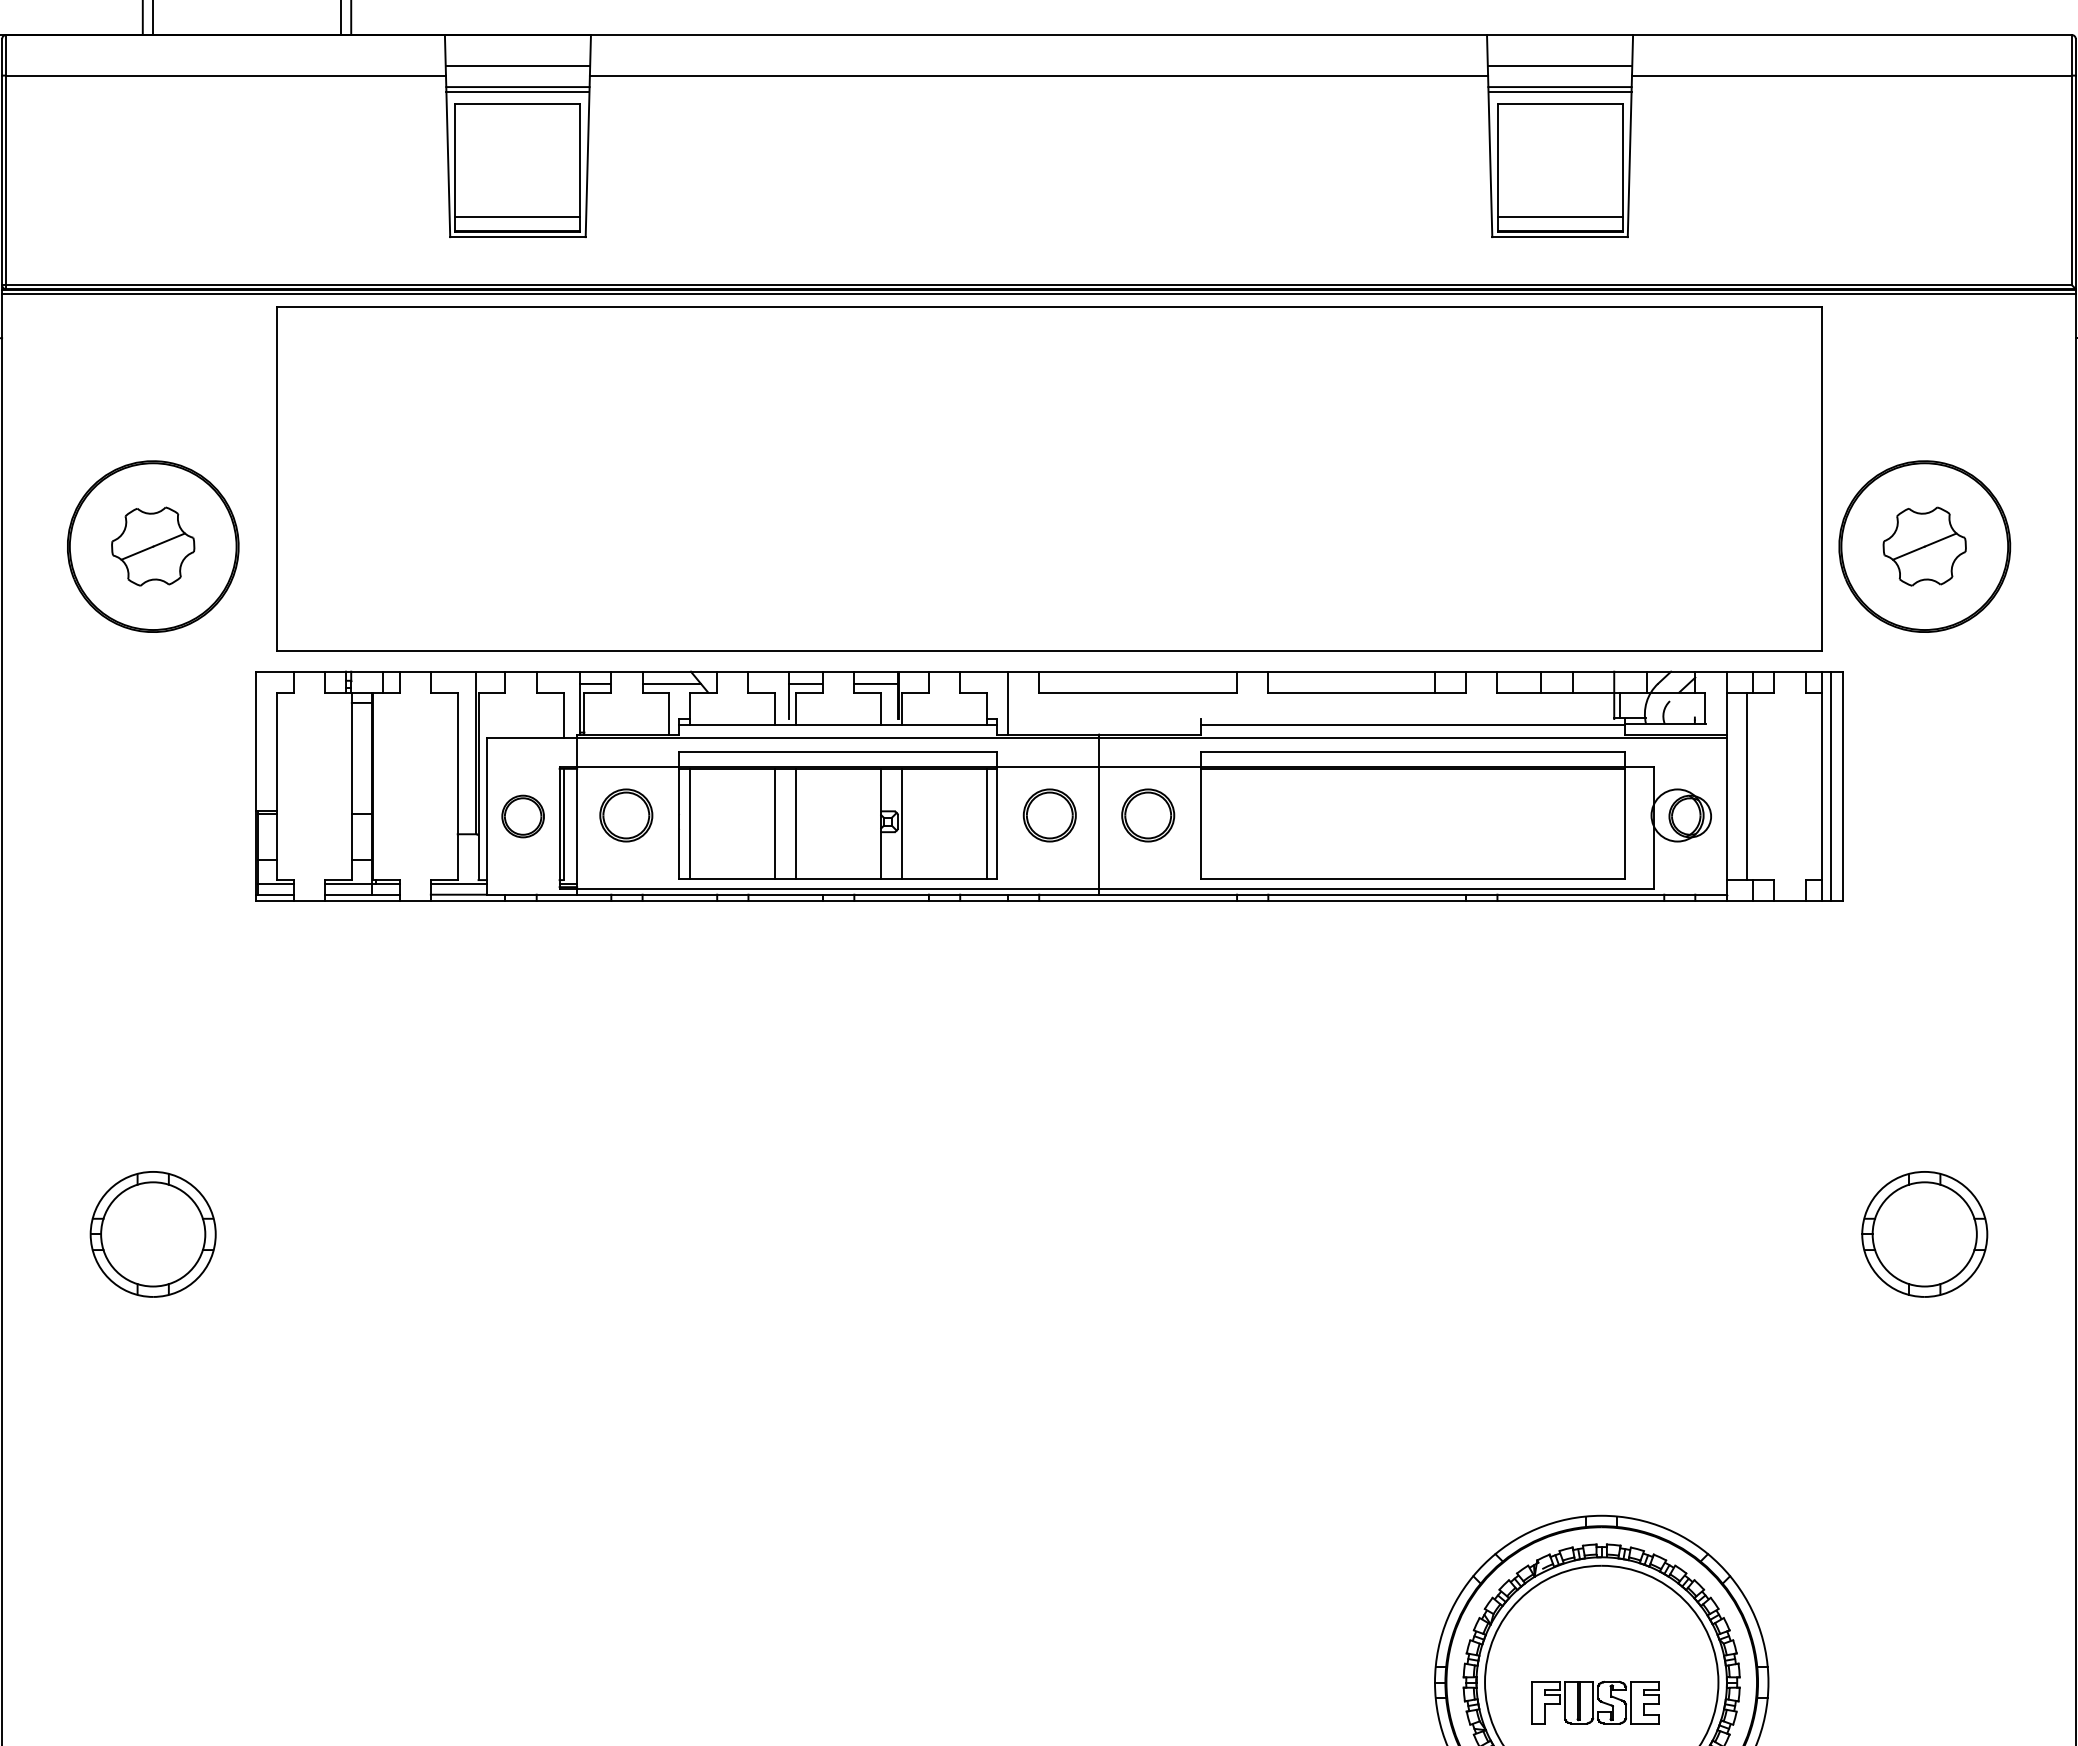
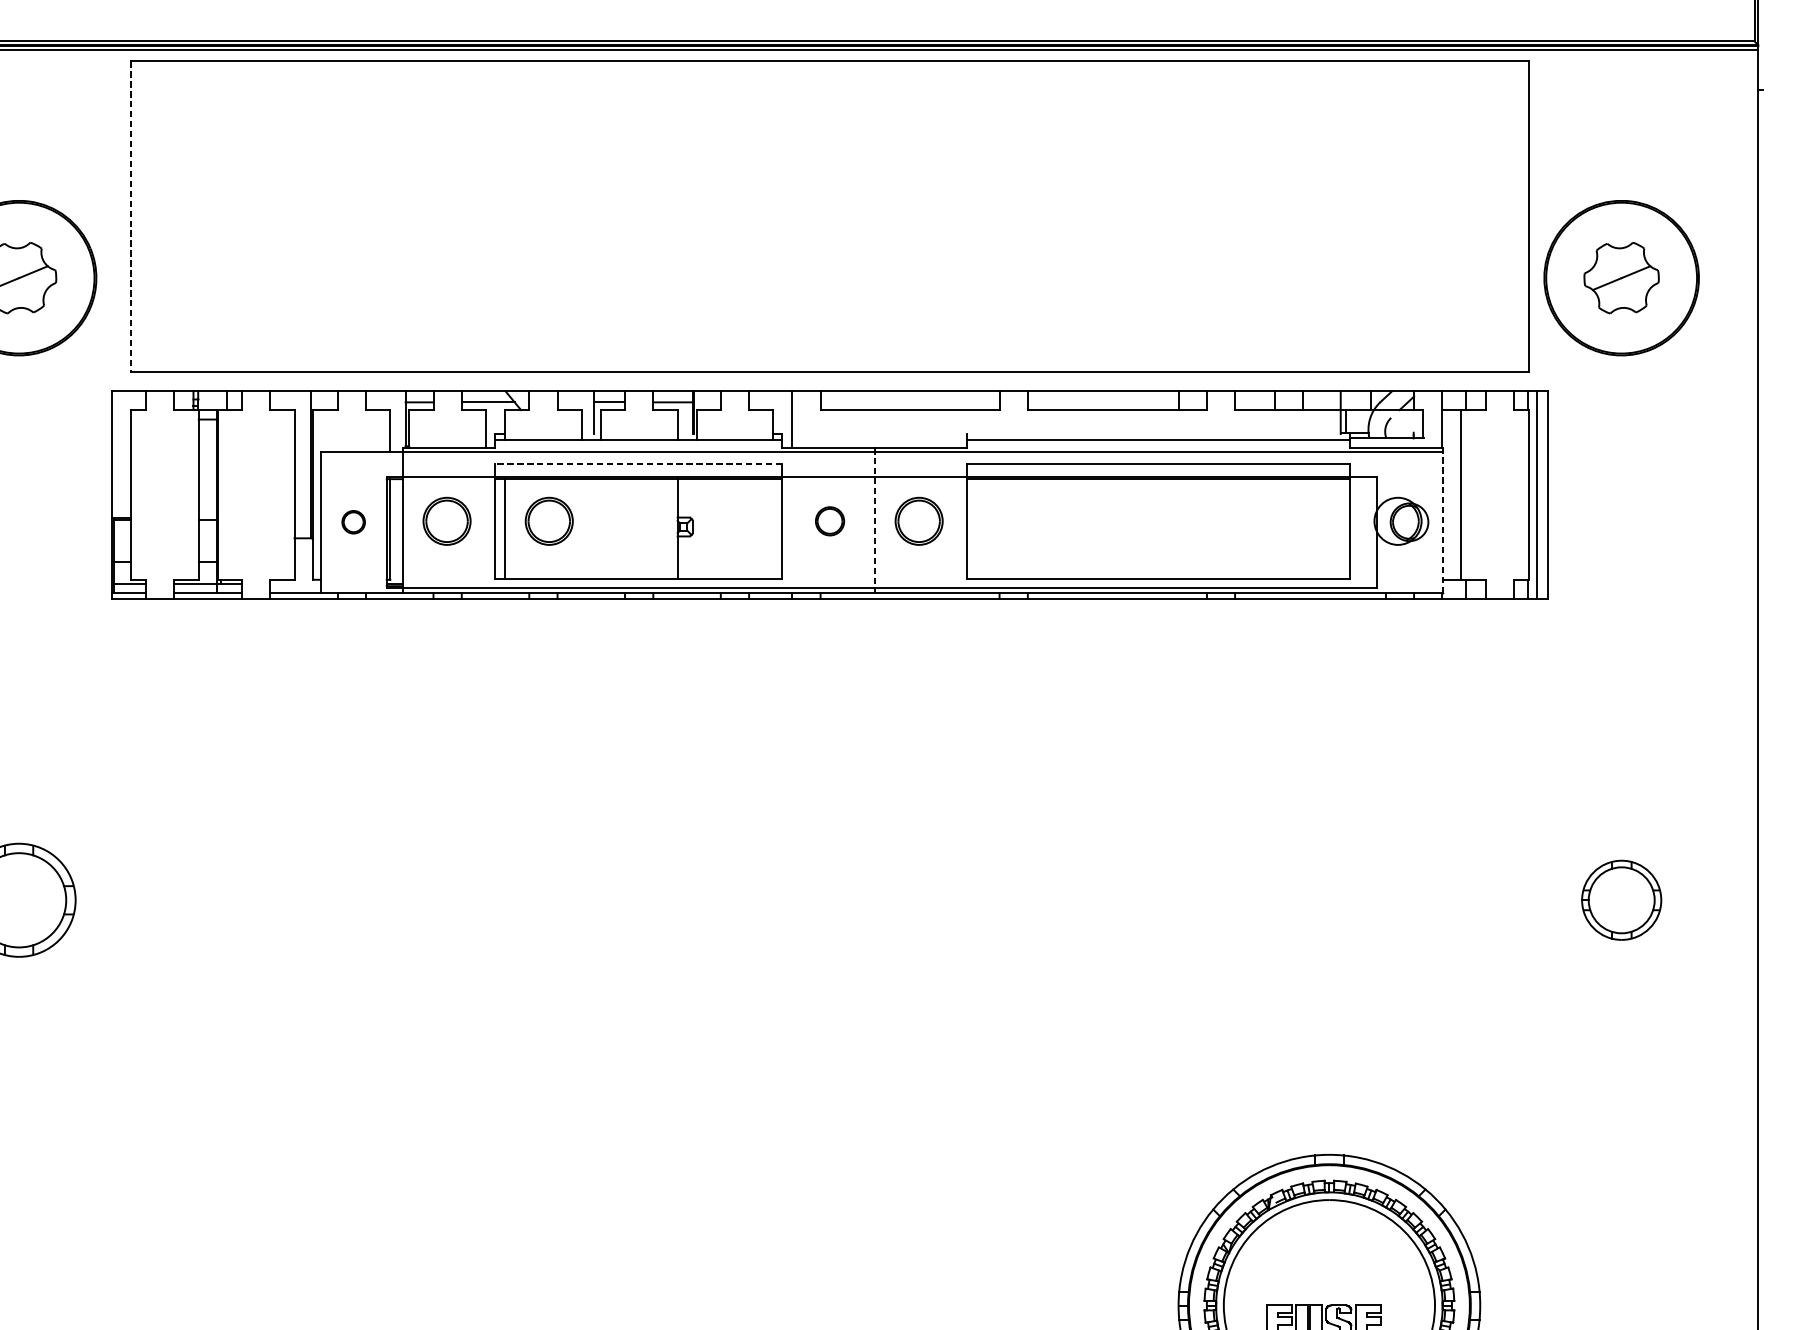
line: (277, 478) -> (131, 216), solid -> dashed
line: (838, 751) -> (639, 463), solid -> dashed
part: (739, 815) -> (549, 521), added
part: (1049, 815) -> (829, 521), size x0.6
line: (1099, 815) -> (875, 521), solid -> dashed
part: (522, 816) -> (353, 522), size x0.6
line: (1726, 816) -> (1442, 522), solid -> dashed
line: (775, 823) -> (582, 528), removed
line: (796, 823) -> (601, 528), removed
line: (902, 823) -> (696, 528), removed
line: (987, 823) -> (773, 528), removed
line: (458, 884) -> (295, 583), removed
part: (1924, 1234) -> (1621, 900), size x0.7

